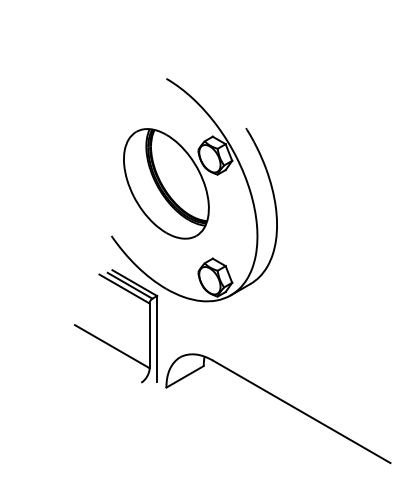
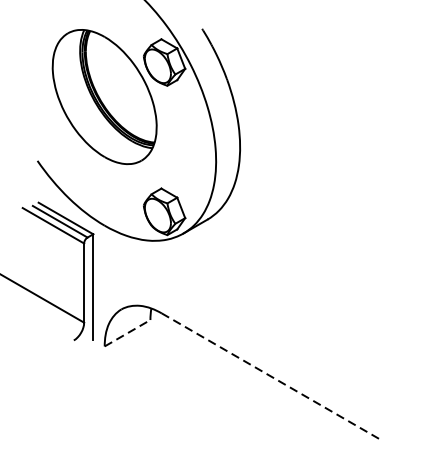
line: (185, 376) -> (128, 332), solid -> dashed
line: (301, 411) -> (270, 375), solid -> dashed

